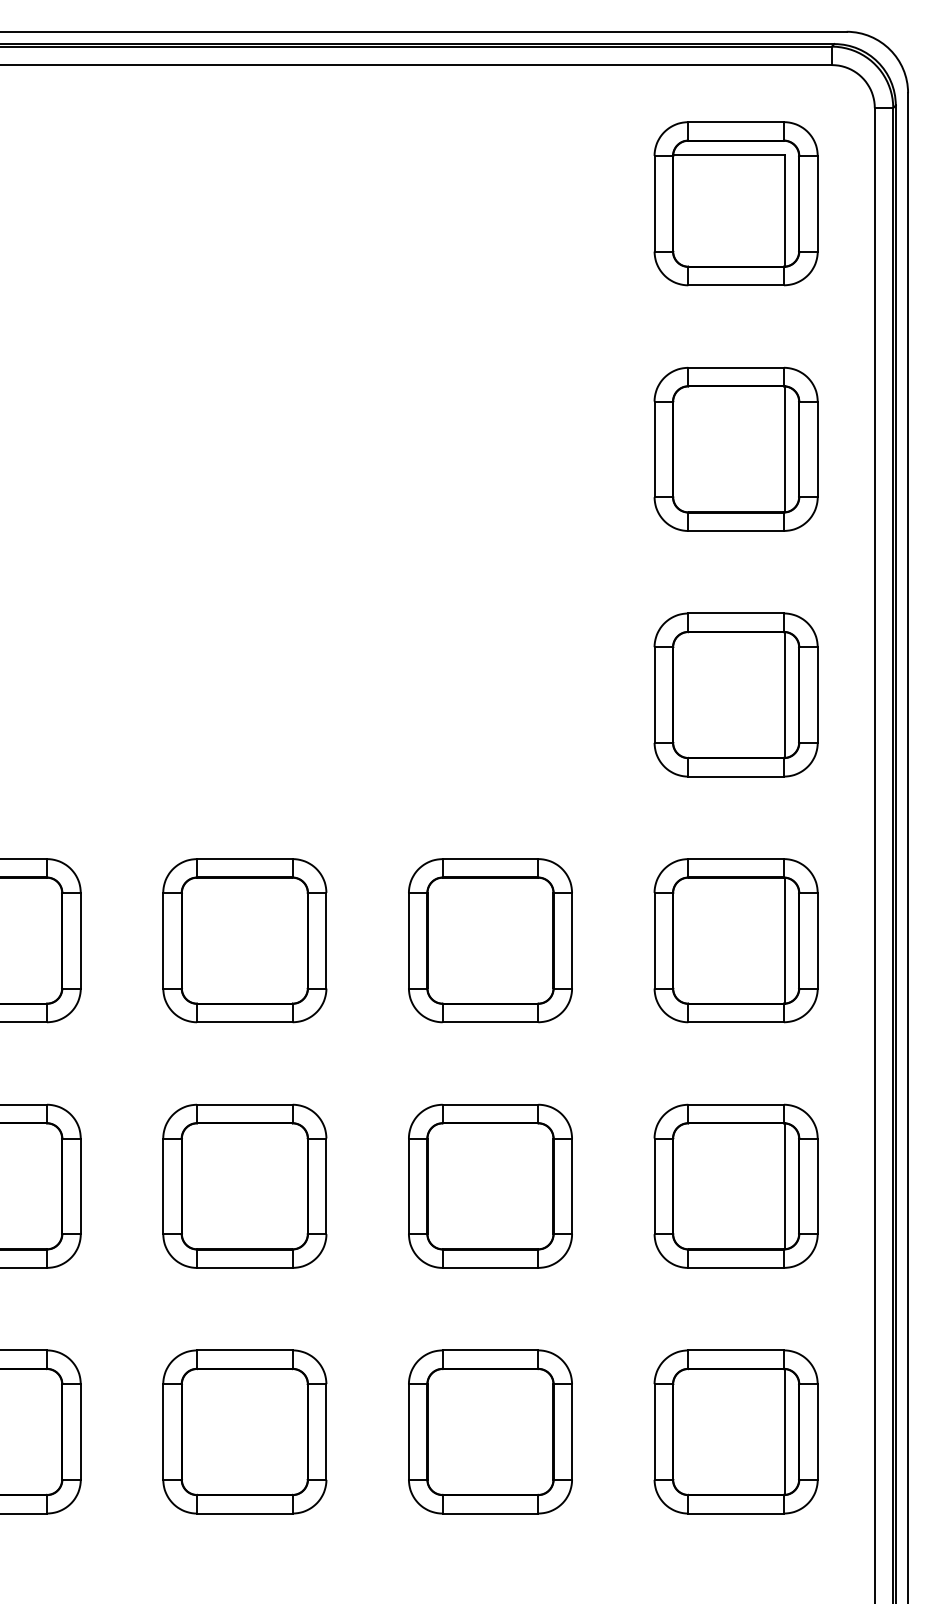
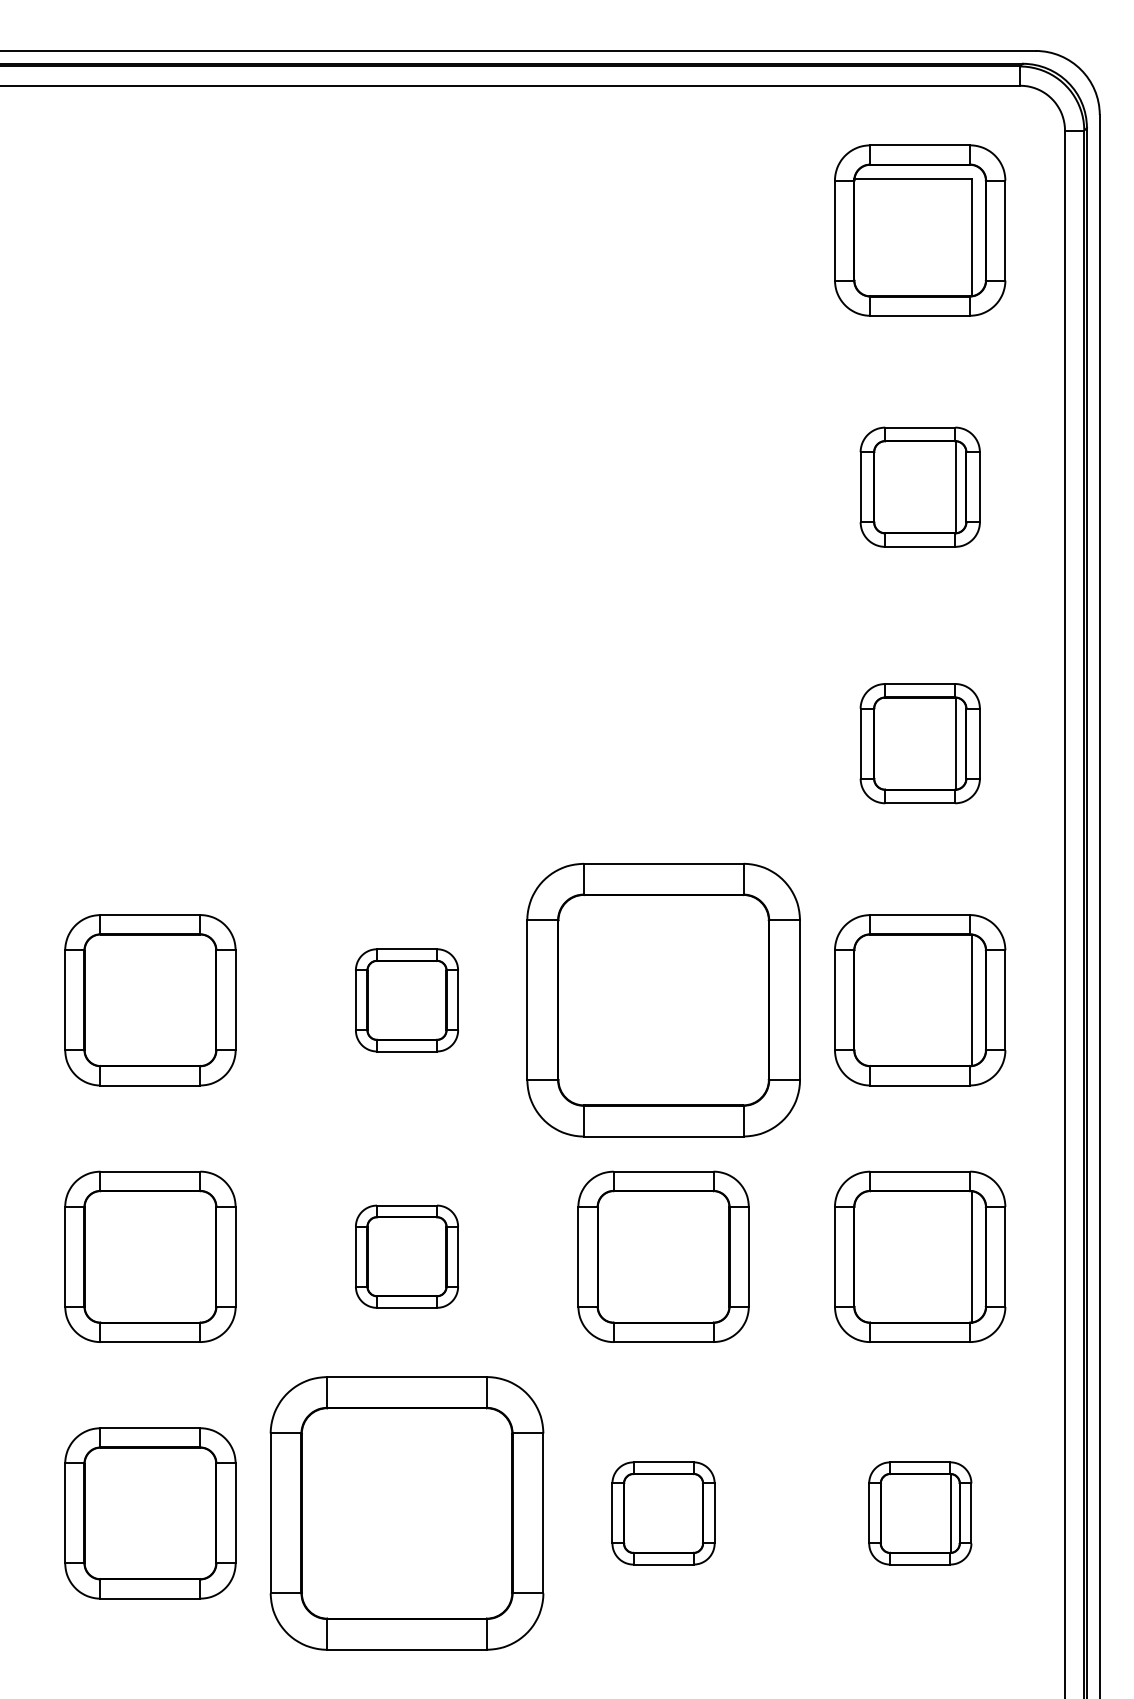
part: (736, 449) -> (920, 487), size x0.7
part: (736, 694) -> (920, 743), size x0.7
part: (244, 940) -> (406, 1000), size x0.6
part: (490, 940) -> (663, 1000), size x1.6
part: (244, 1185) -> (406, 1256), size x0.6
part: (244, 1432) -> (406, 1513), size x1.6
part: (490, 1432) -> (663, 1513), size x0.6
part: (736, 1432) -> (920, 1513), size x0.6

